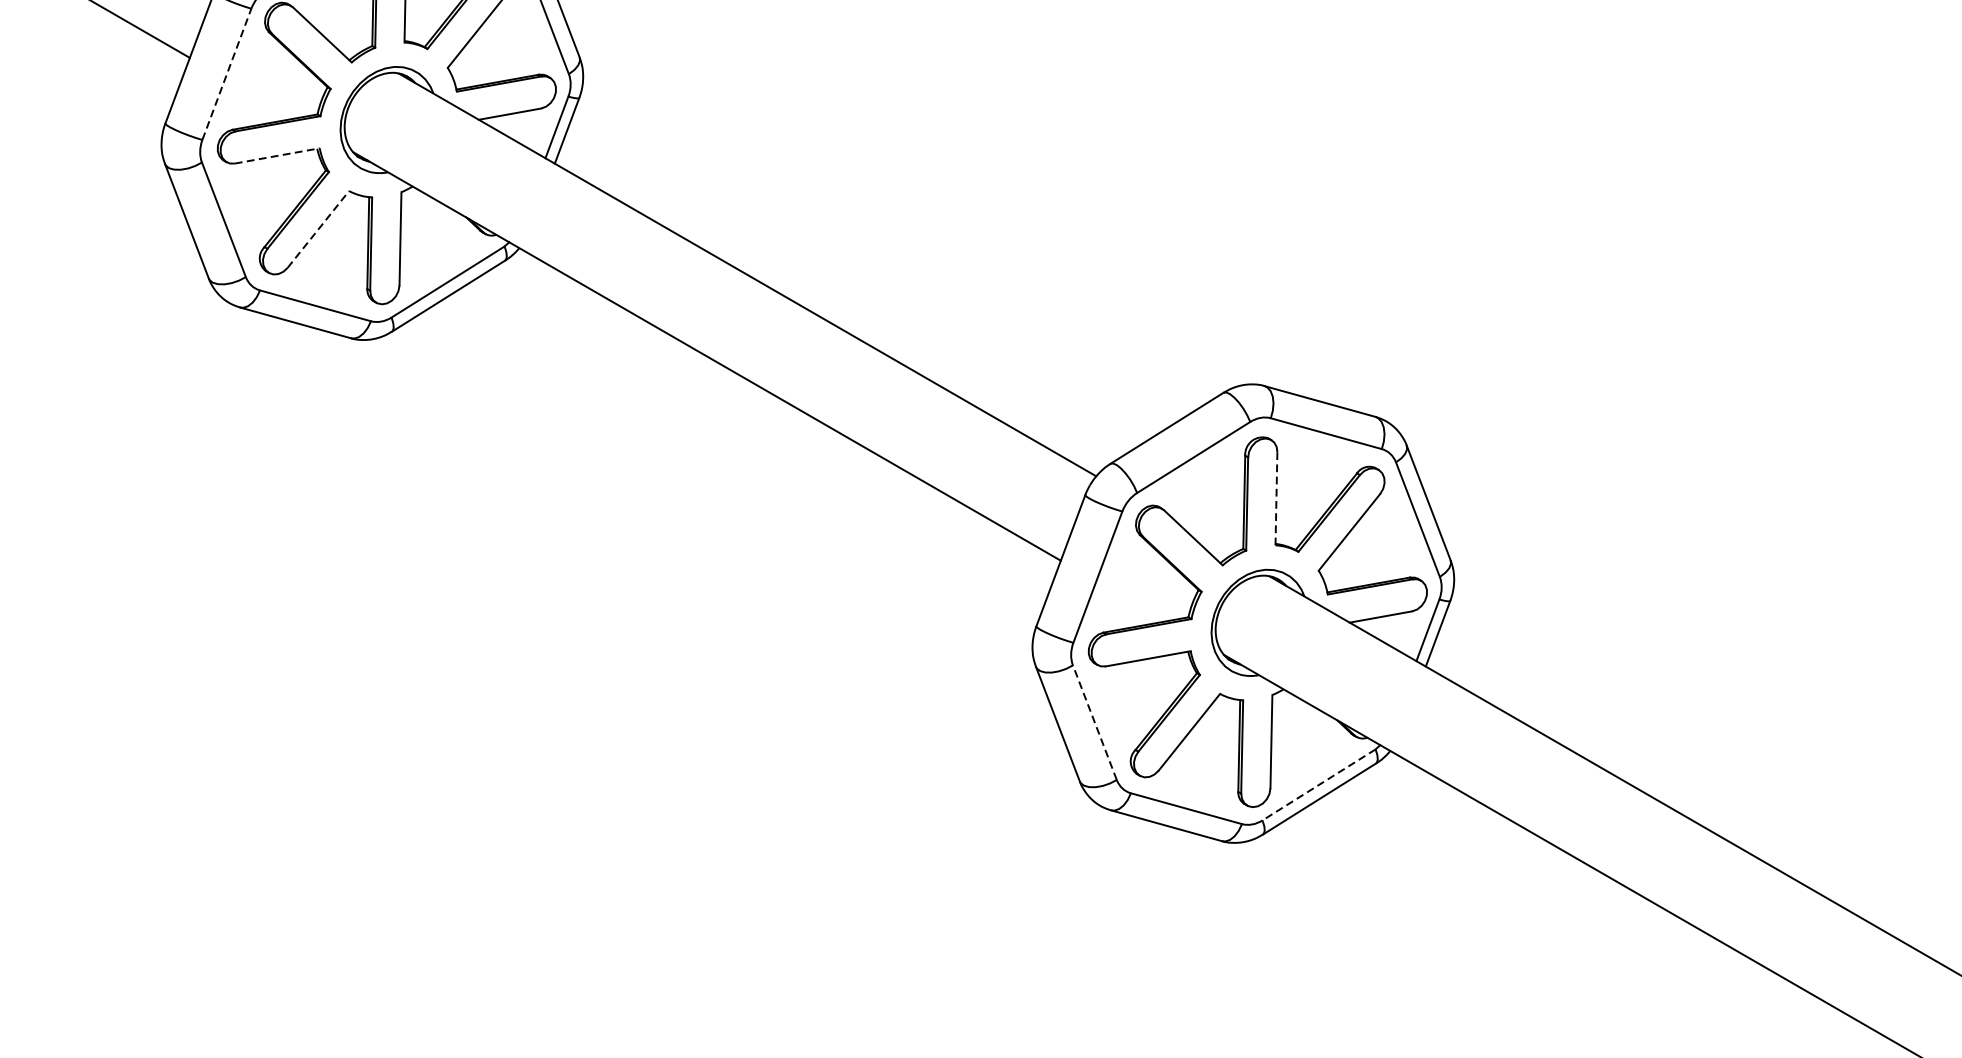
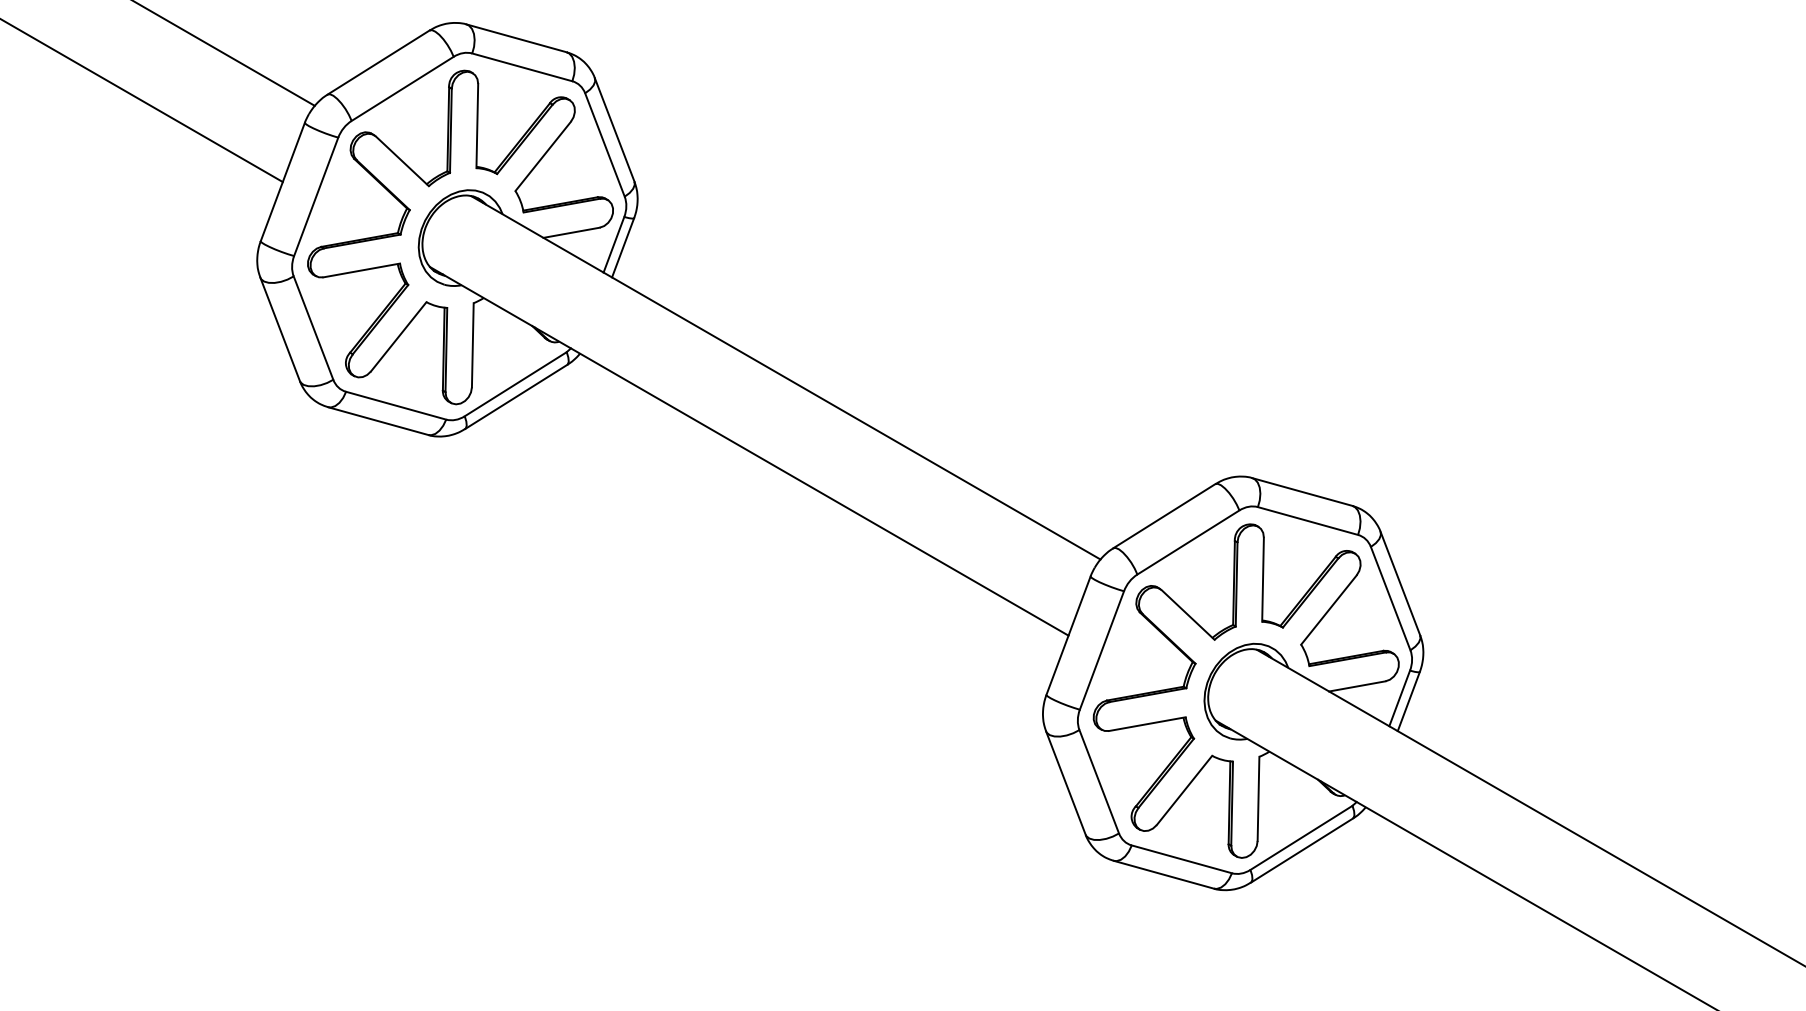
line: (227, 73) -> (316, 196), dashed -> solid
line: (277, 155) -> (361, 270), dashed -> solid
line: (319, 229) -> (399, 336), dashed -> solid
line: (1276, 498) -> (1263, 579), dashed -> solid
line: (1095, 722) -> (1099, 781), dashed -> solid
line: (1319, 785) -> (1301, 838), dashed -> solid

